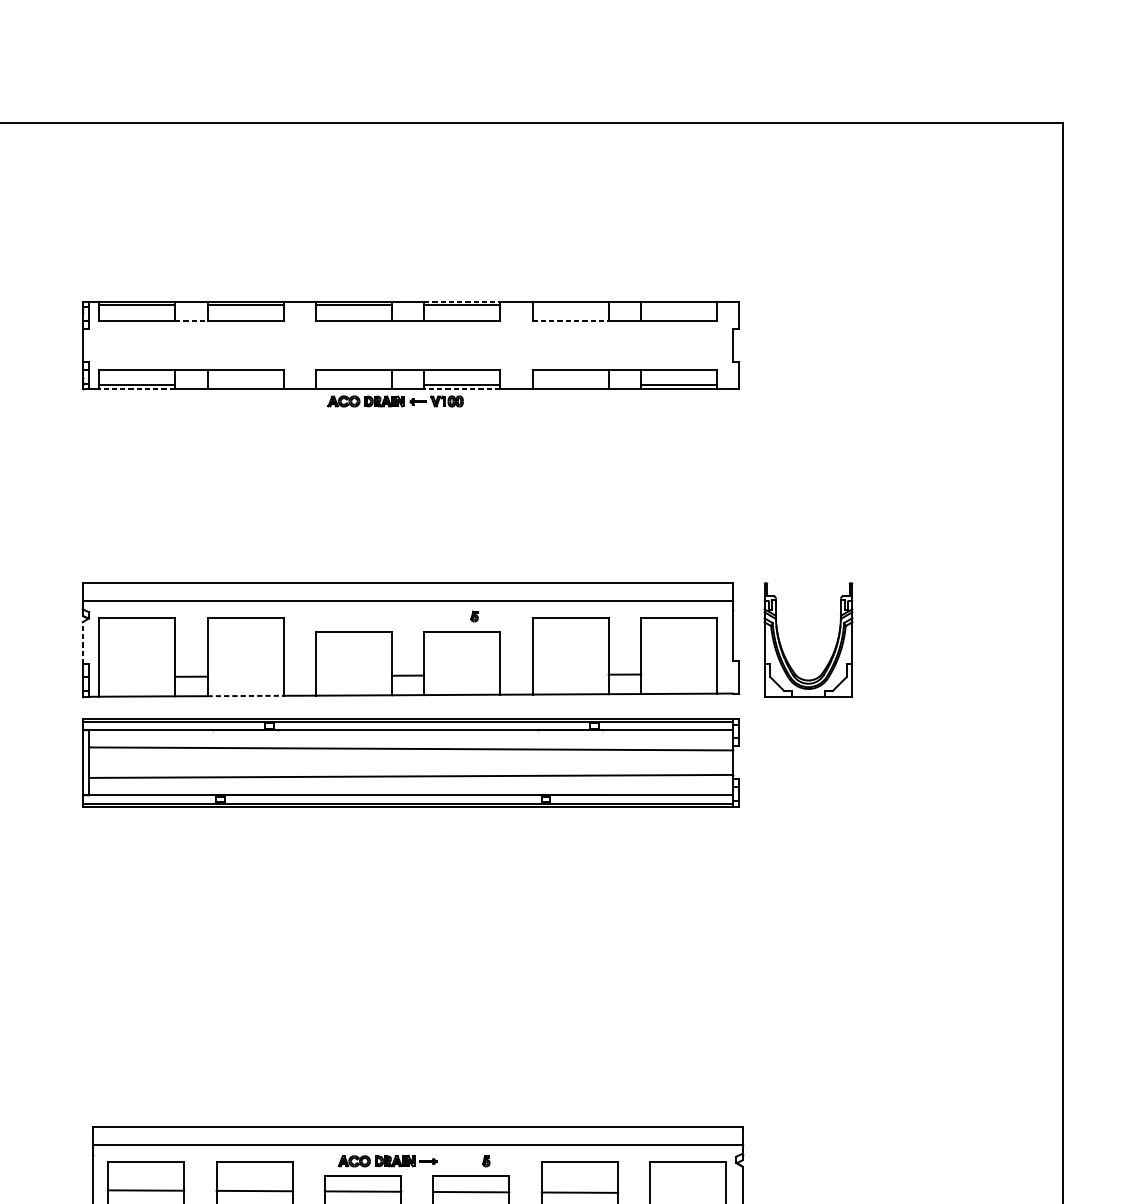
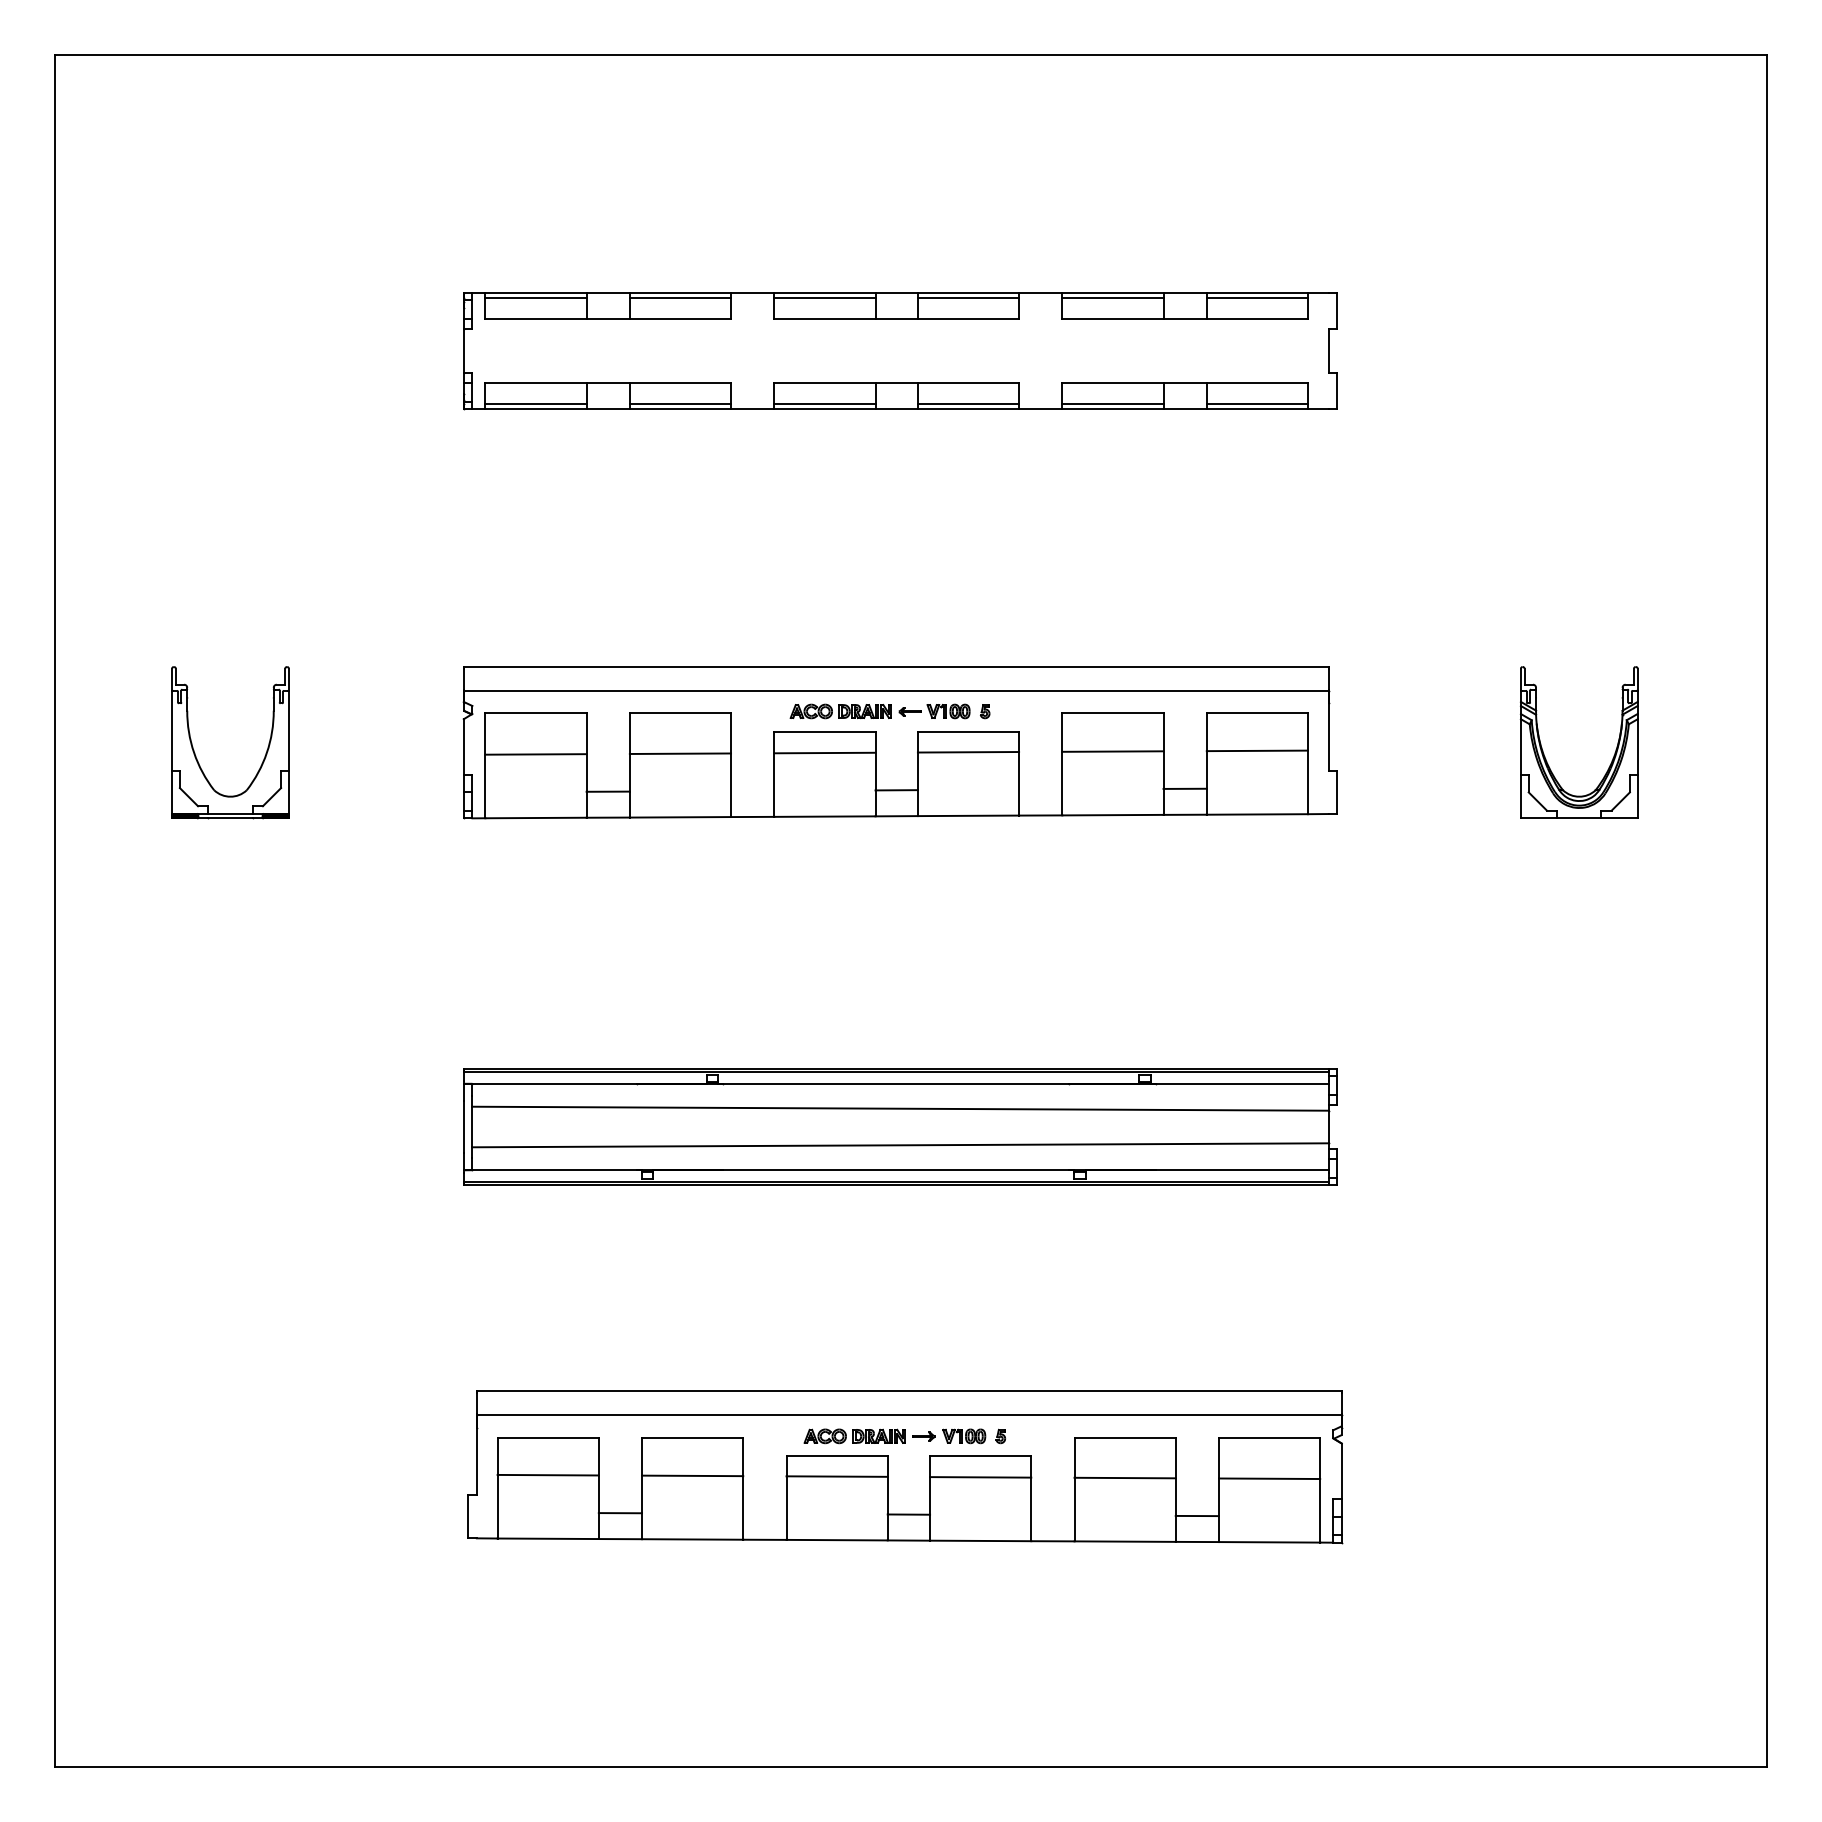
line: (462, 301) -> (968, 292), dashed -> solid
line: (570, 305) -> (1112, 297), added
line: (678, 305) -> (1256, 297), added
line: (191, 321) -> (608, 318), dashed -> solid
line: (570, 321) -> (1112, 318), dashed -> solid
line: (245, 385) -> (680, 404), added
line: (353, 385) -> (824, 404), added
line: (570, 385) -> (1112, 404), added
line: (137, 389) -> (536, 409), dashed -> solid
line: (462, 389) -> (968, 409), dashed -> solid
part: (395, 401) -> (879, 711), moved
line: (82, 643) -> (463, 747), dashed -> solid
line: (678, 645) -> (1256, 750), added
line: (570, 646) -> (1112, 751), added
line: (353, 647) -> (824, 752), added
line: (462, 647) -> (968, 752), added
line: (136, 648) -> (535, 754), added
line: (245, 648) -> (680, 753), added
part: (782, 648) -> (1544, 753), moved
line: (245, 696) -> (680, 817), dashed -> solid
part: (410, 762) -> (900, 1126), moved
part: (459, 1161) -> (964, 1436), added
line: (688, 1193) -> (1269, 1478), added

